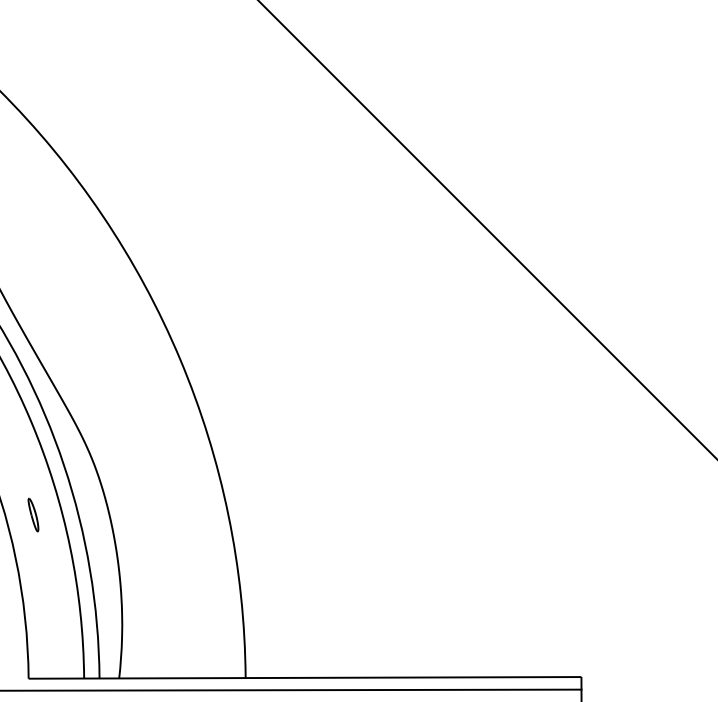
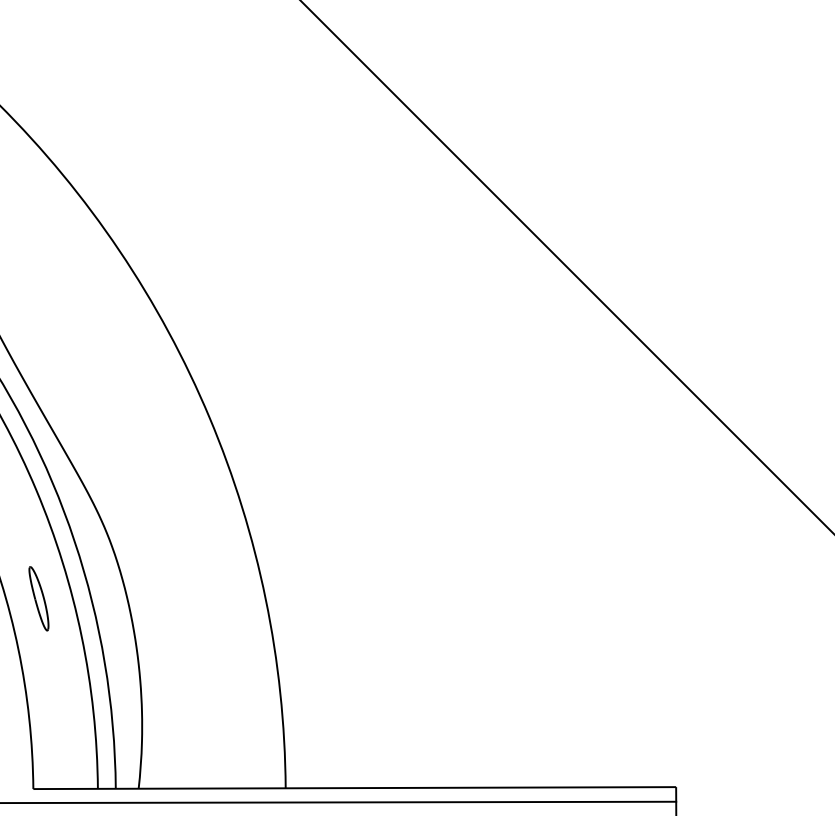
part: (33, 514) -> (39, 598), size x1.67

